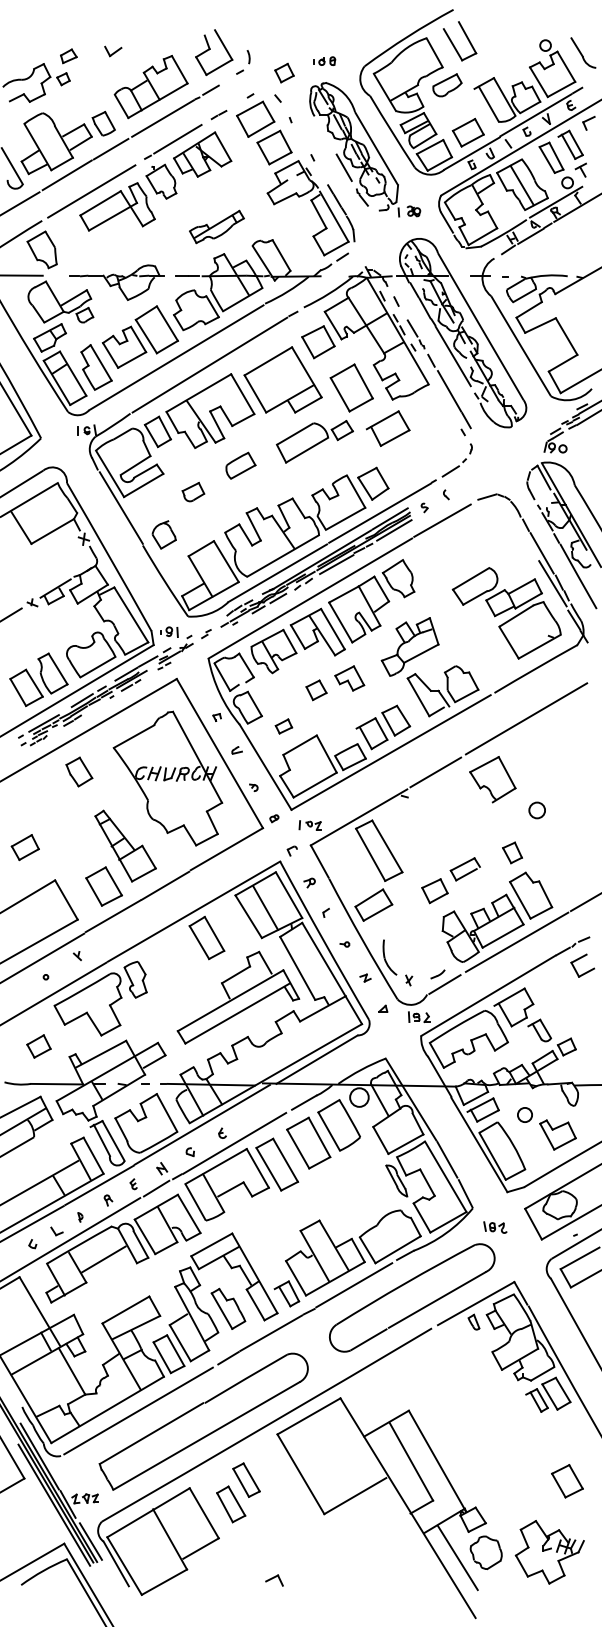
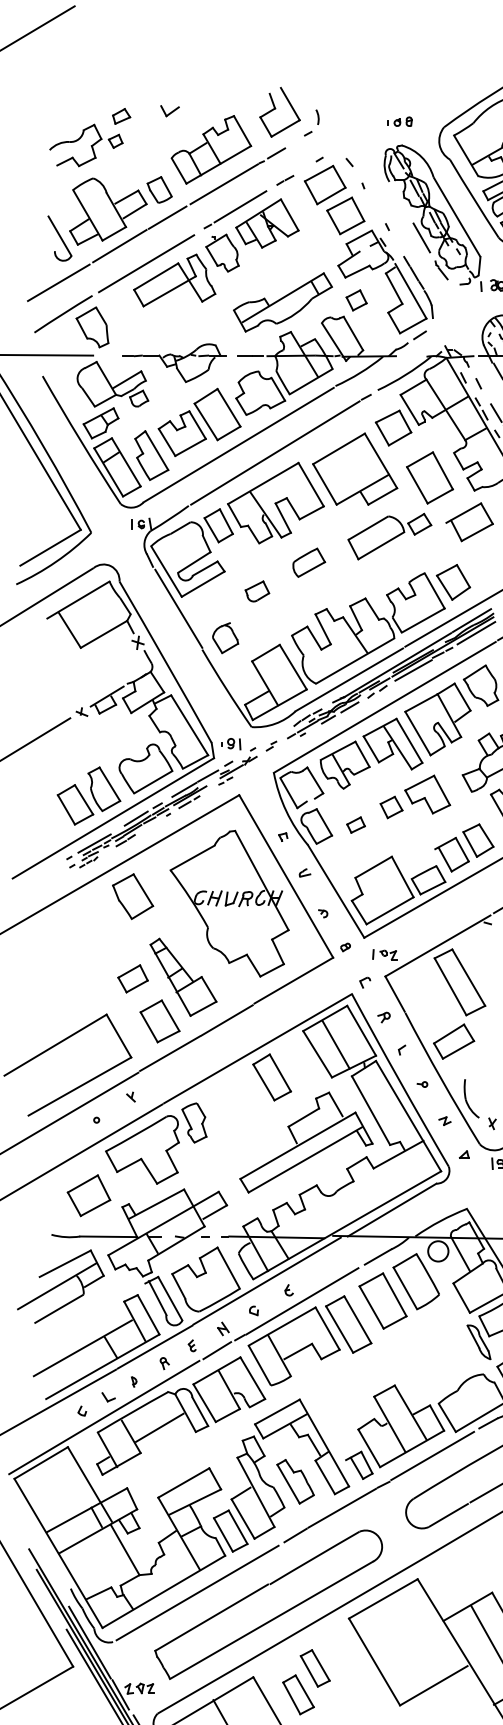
part: (284, 72) -> (356, 299), moved
part: (216, 226) -> (282, 301), size x1.67
part: (349, 678) -> (427, 794), size x1.43
part: (283, 726) -> (355, 825), moved
part: (79, 771) -> (133, 895), size x1.43
part: (24, 847) -> (132, 978), moved
part: (38, 1046) -> (88, 1195), size x1.67

